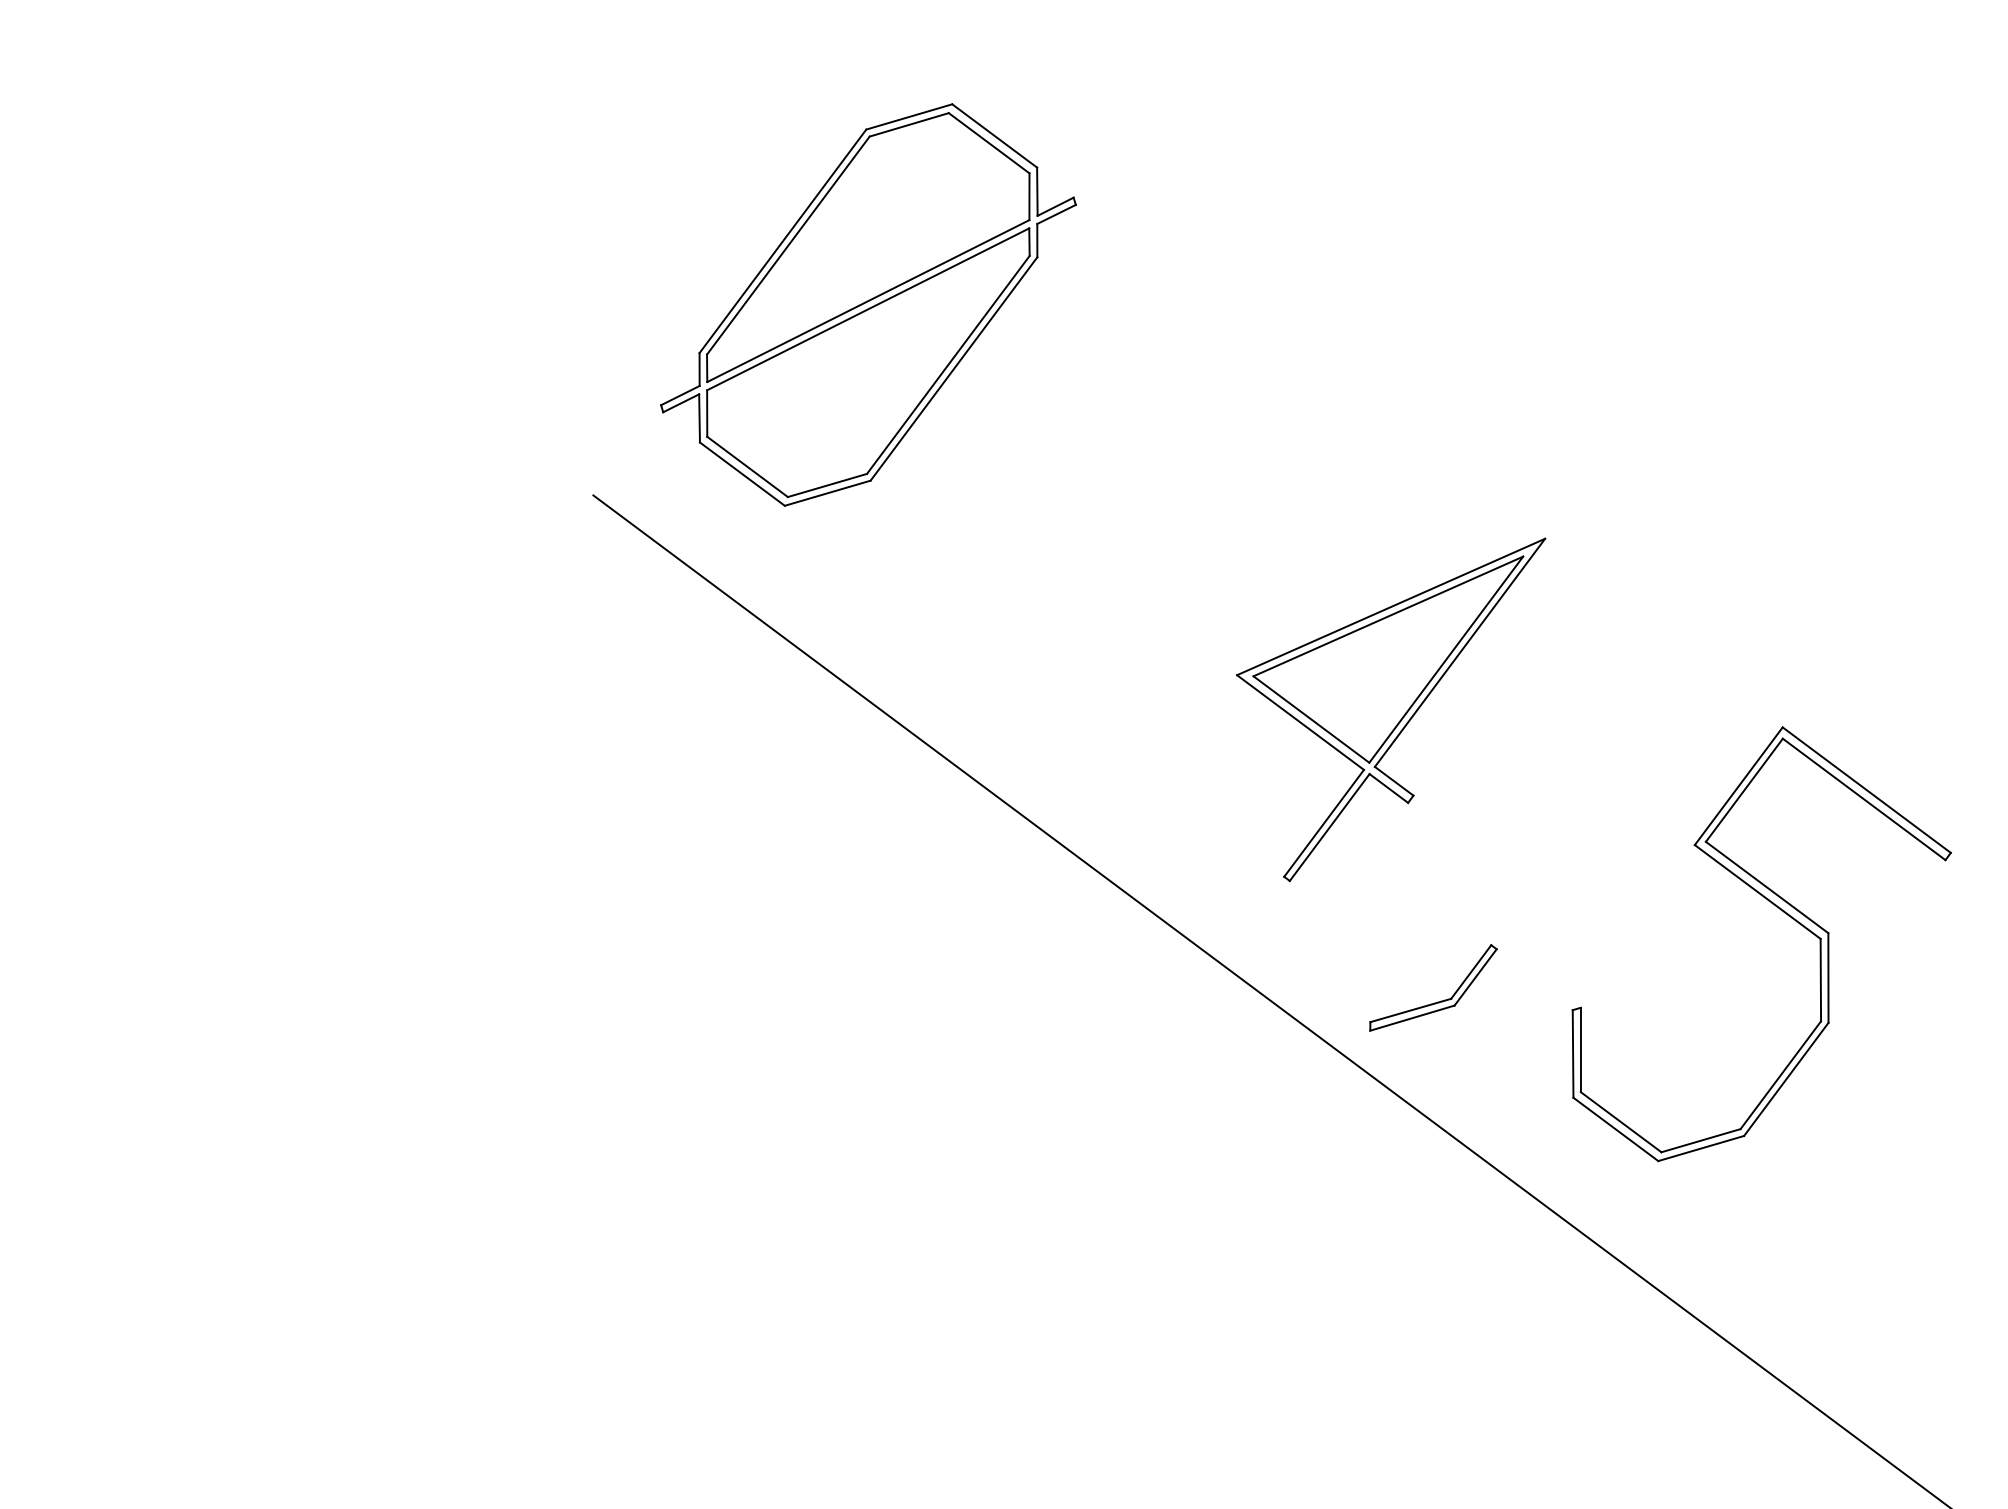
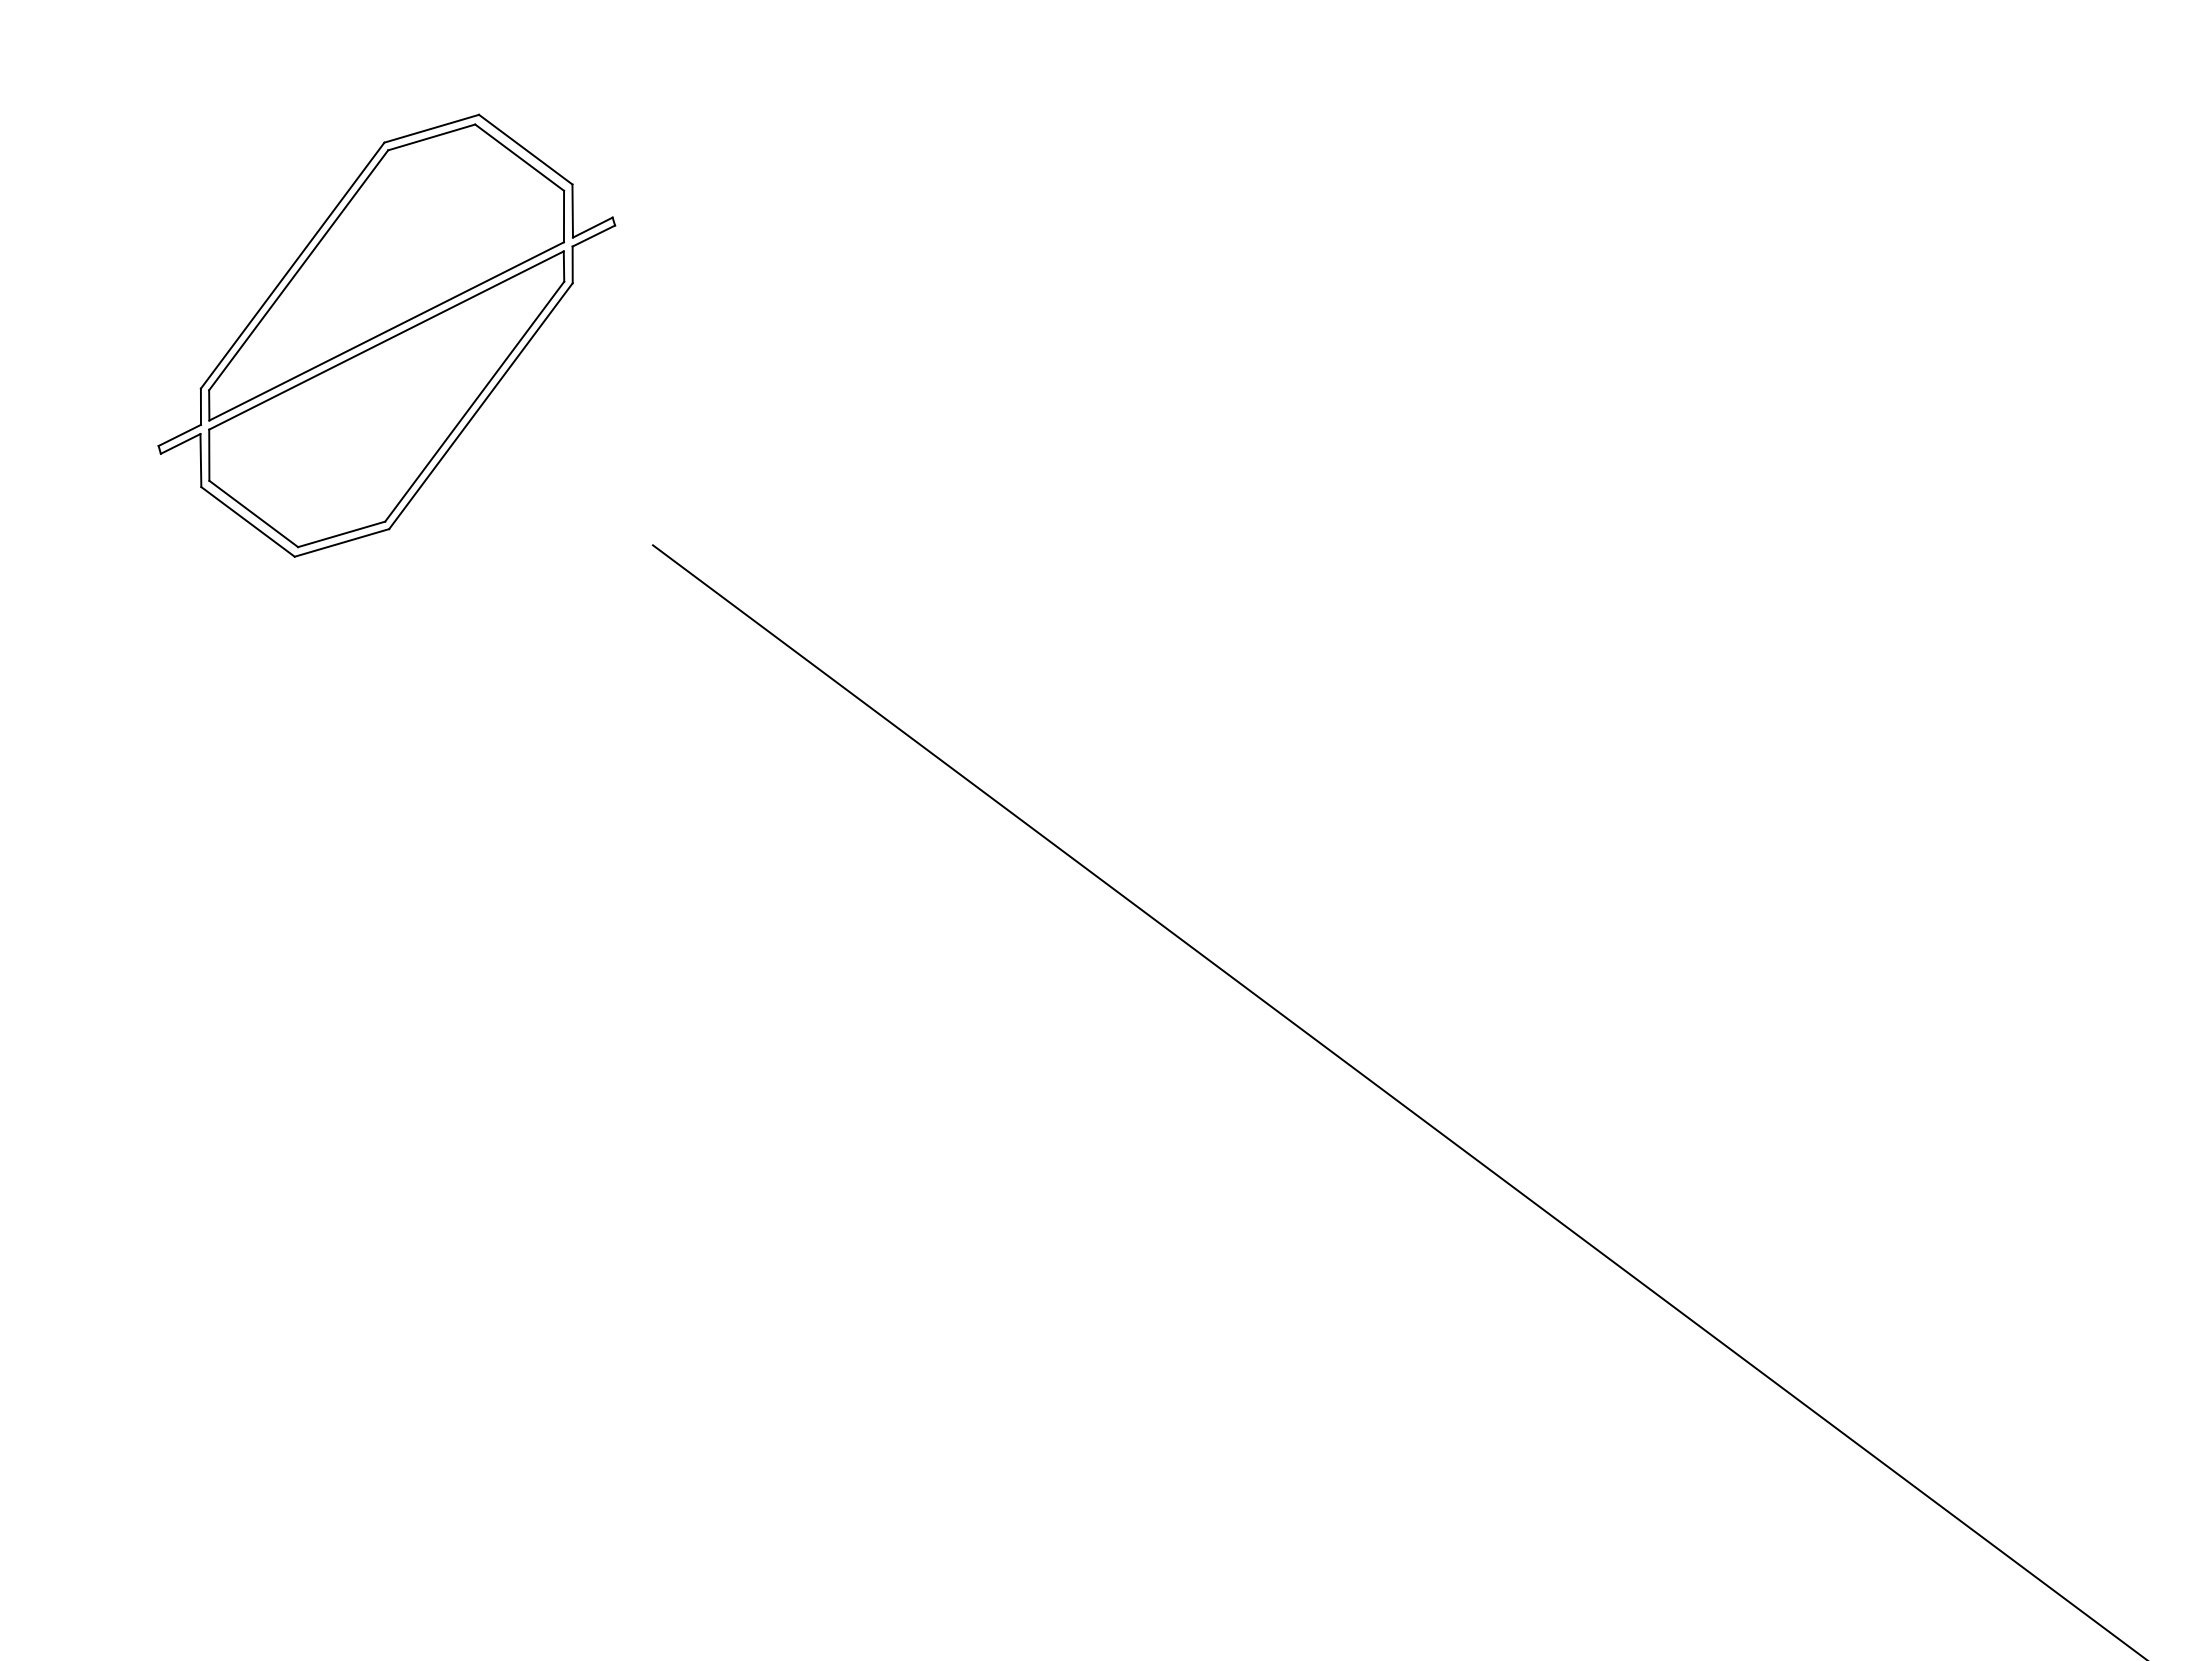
part: (868, 304) -> (386, 335), moved
part: (1390, 709) -> (1530, 781), removed
part: (1785, 914) -> (1965, 1006), removed
part: (1437, 1001) -> (1582, 1102), removed

